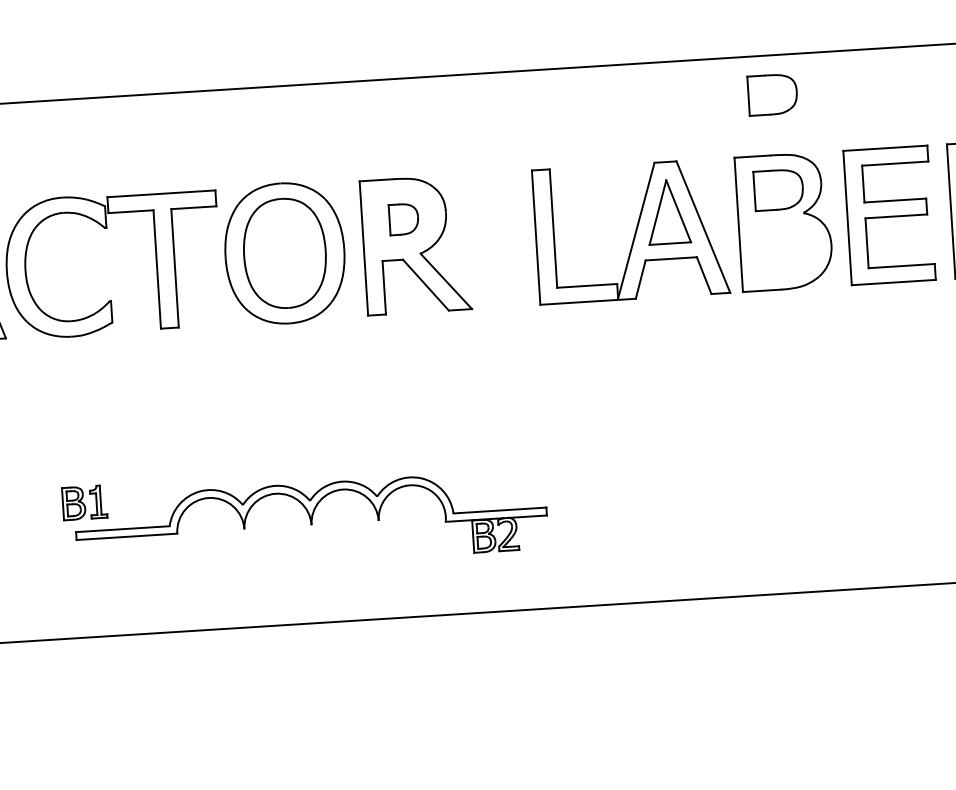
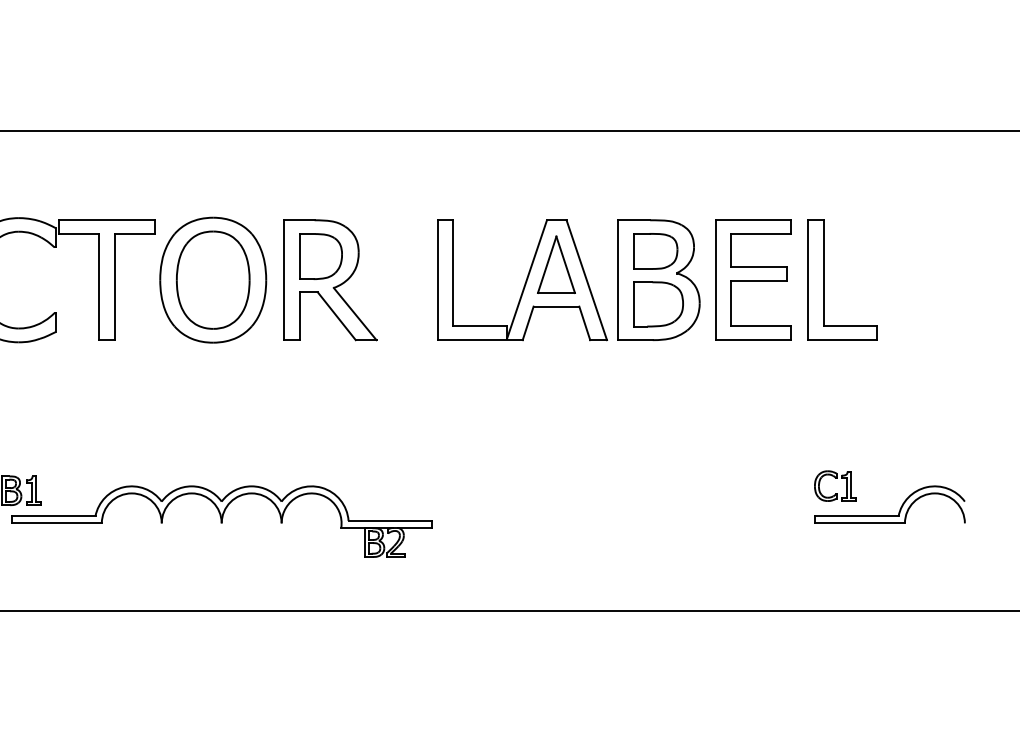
part: (772, 94) -> (655, 166), removed
part: (403, 219) -> (320, 256), size x1.67
part: (785, 249) -> (658, 304), added

